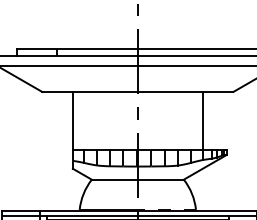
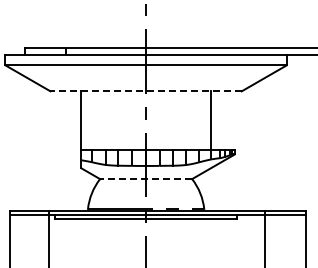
line: (138, 92) -> (146, 91), solid -> dashed
line: (137, 180) -> (145, 179), solid -> dashed

